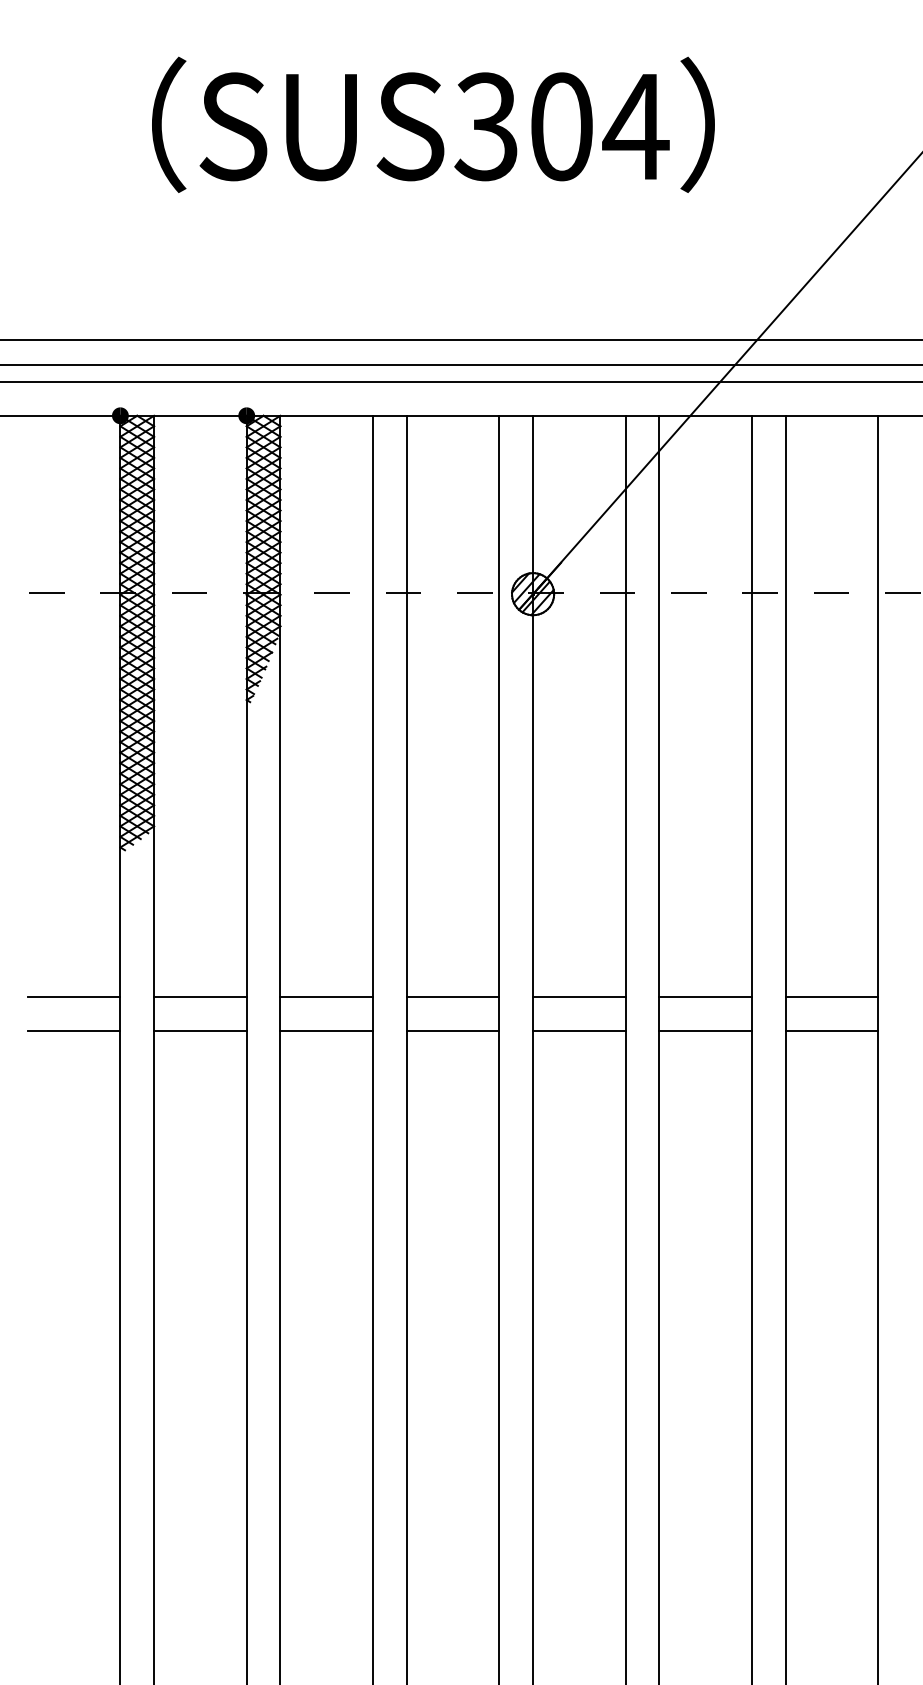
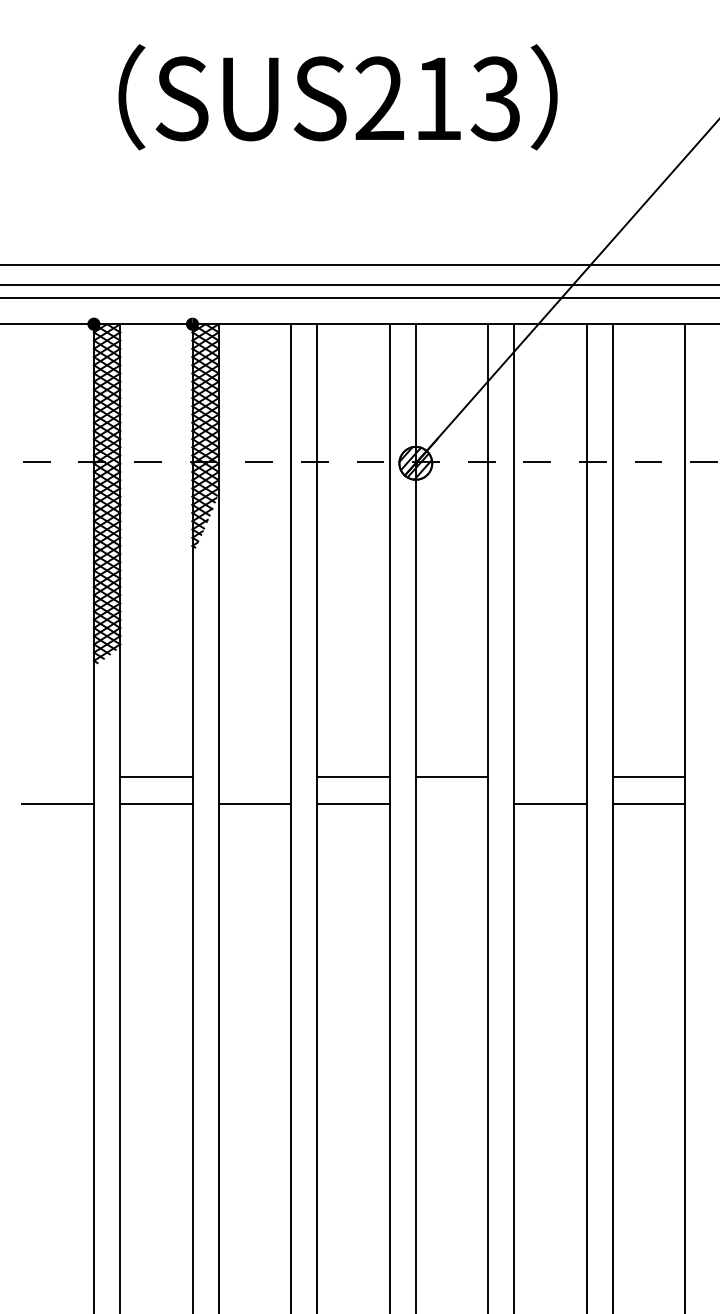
text: (561, 126) -> (437, 98), SUS304 -> SUS213
line: (73, 996) -> (57, 777), removed
line: (326, 996) -> (254, 777), removed
line: (705, 996) -> (550, 777), removed
line: (579, 1030) -> (452, 803), removed

